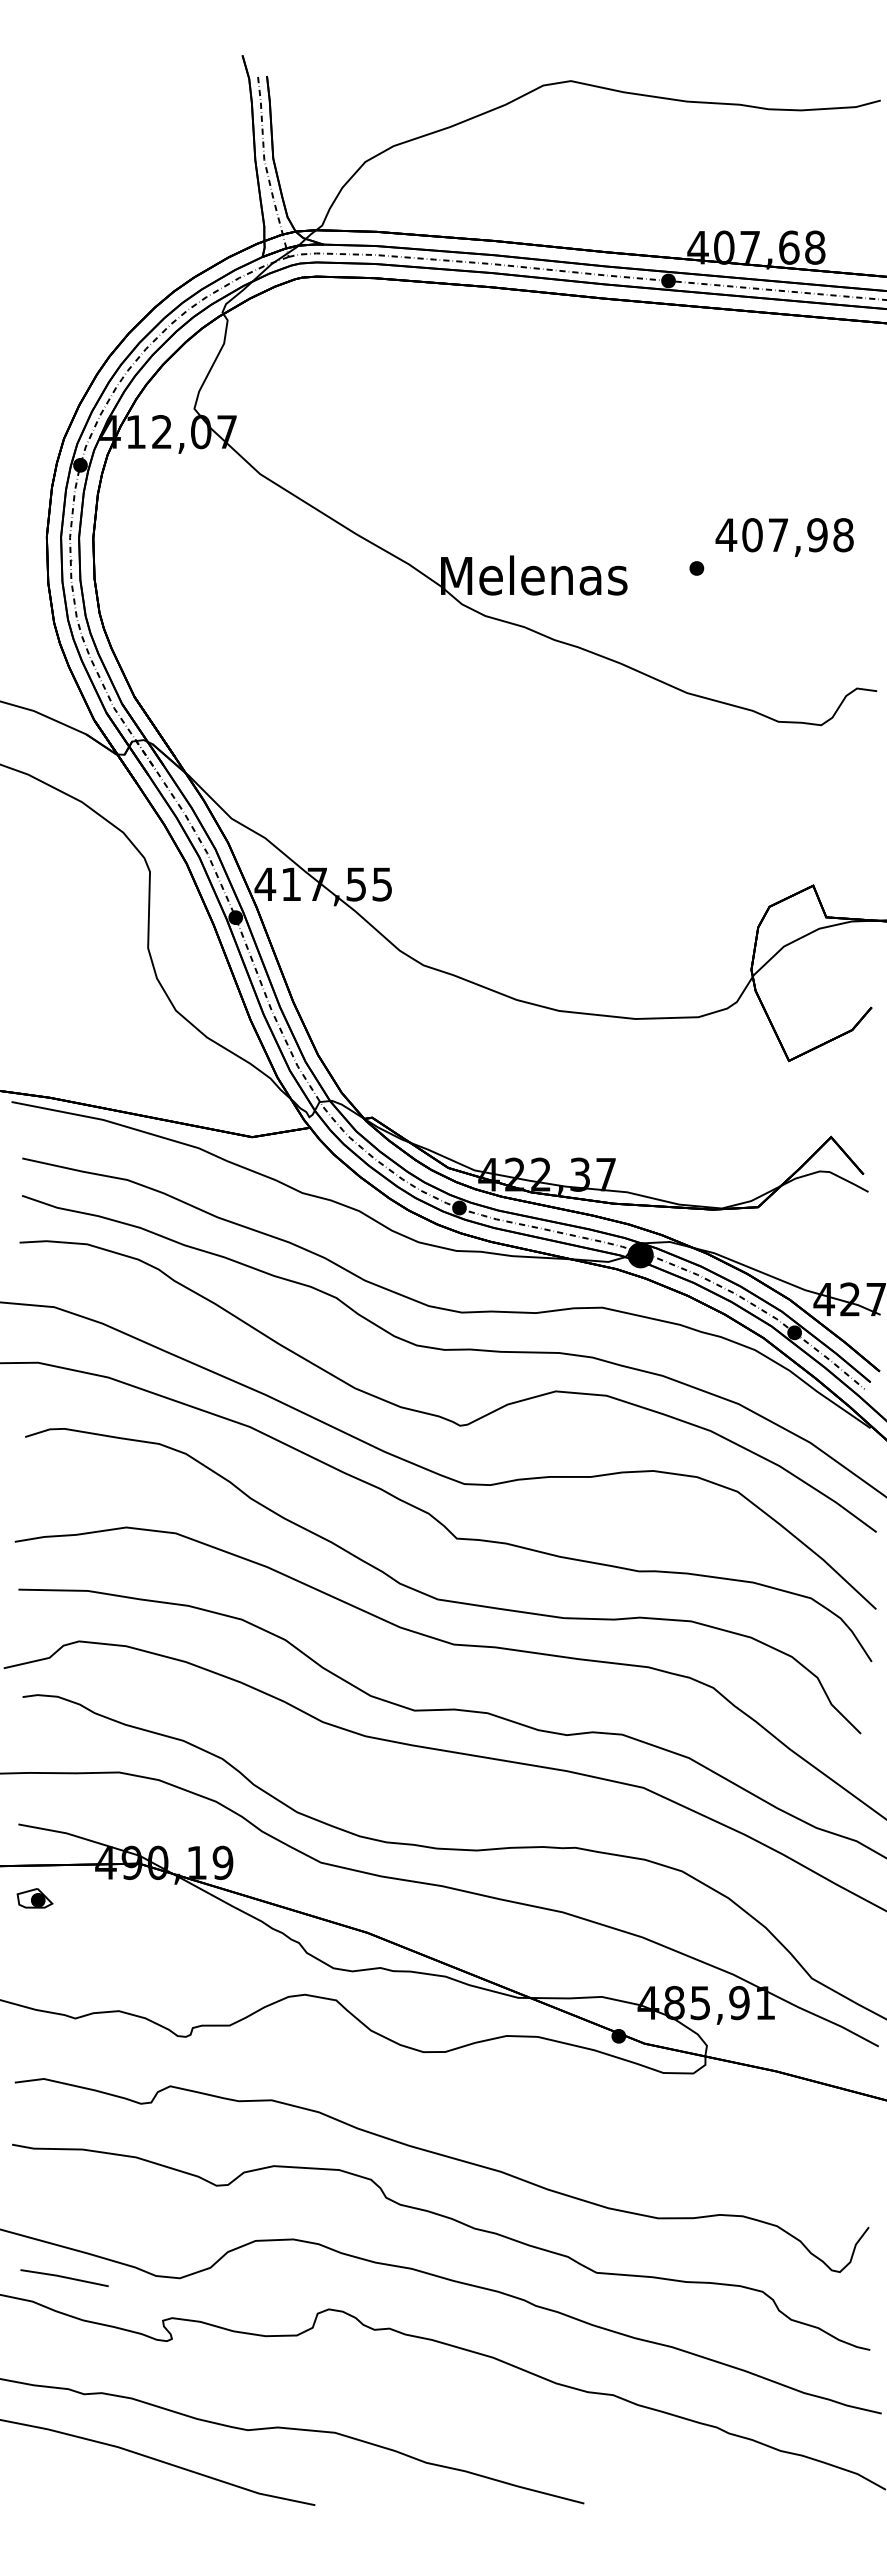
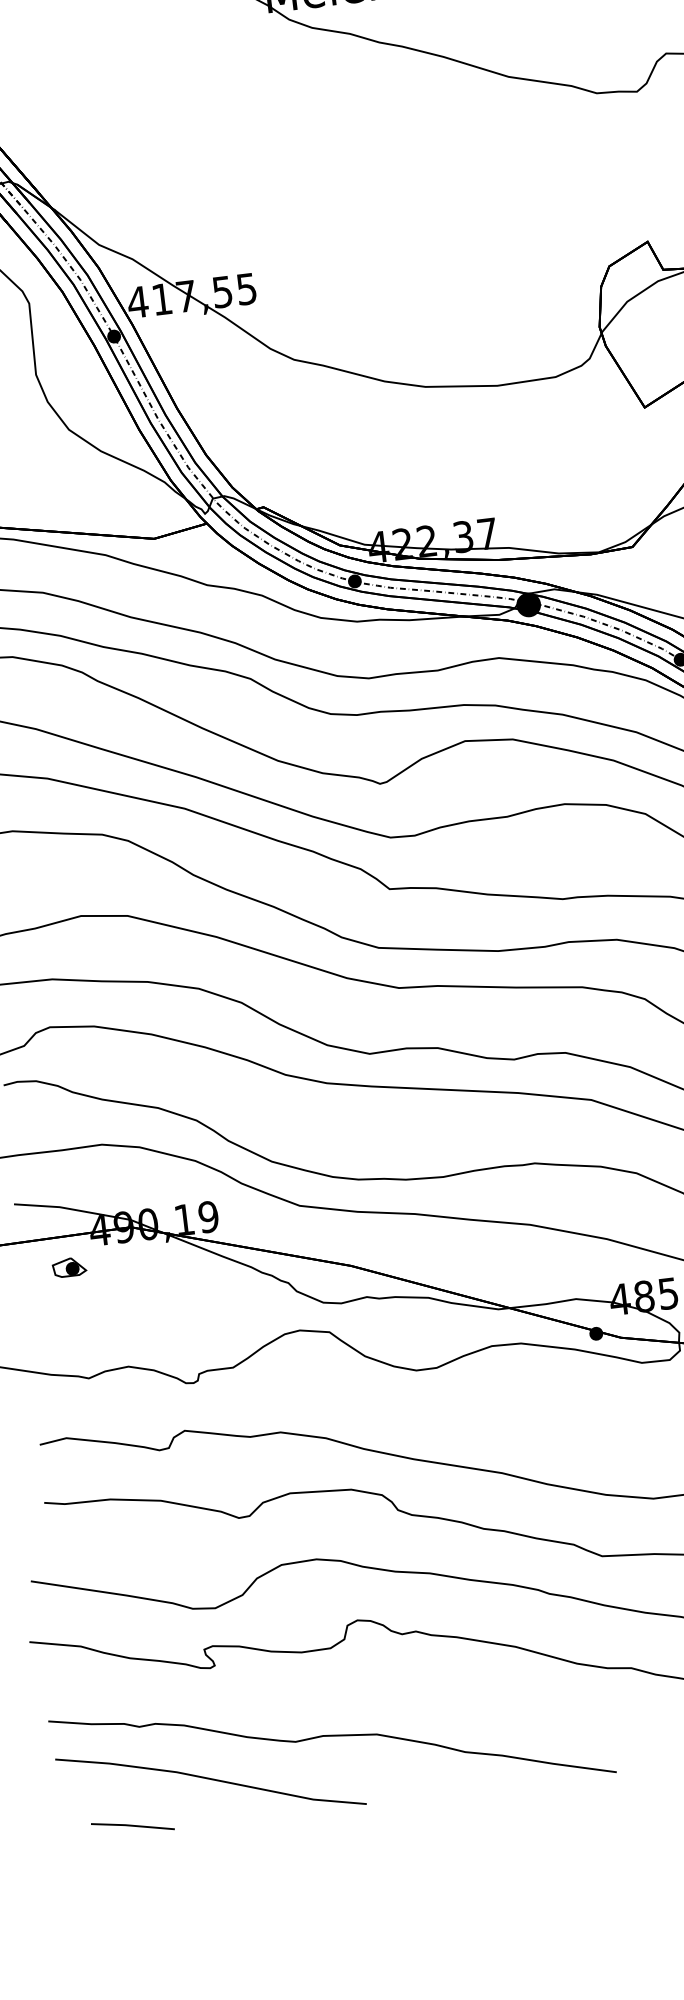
part: (34, 1898) -> (68, 1267), moved
line: (64, 2278) -> (132, 1826), moved

